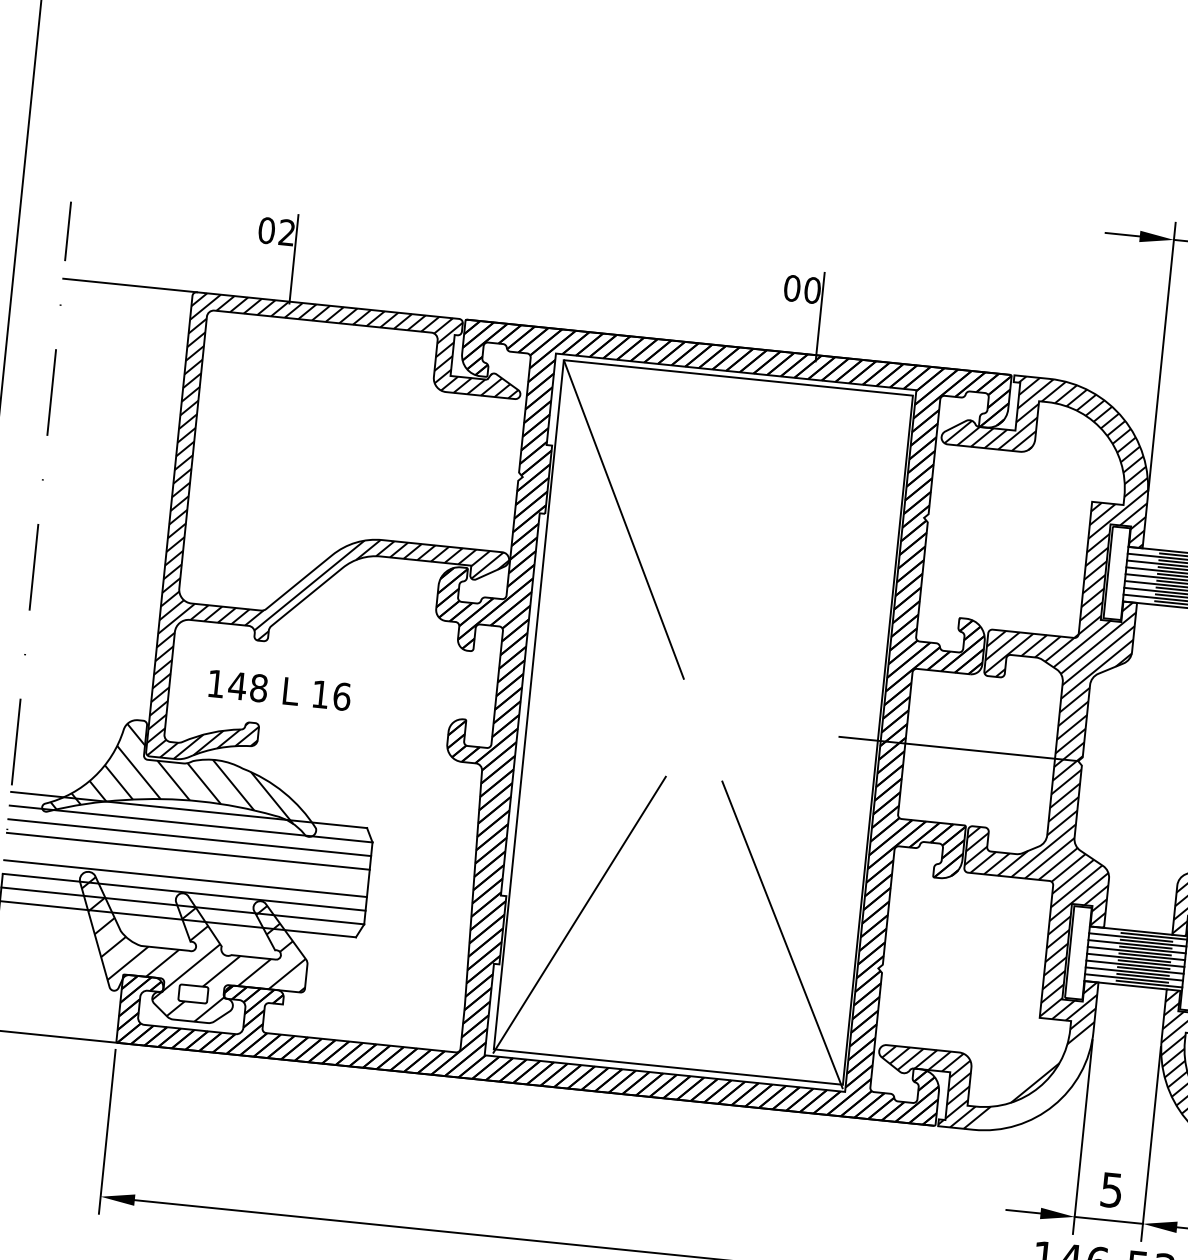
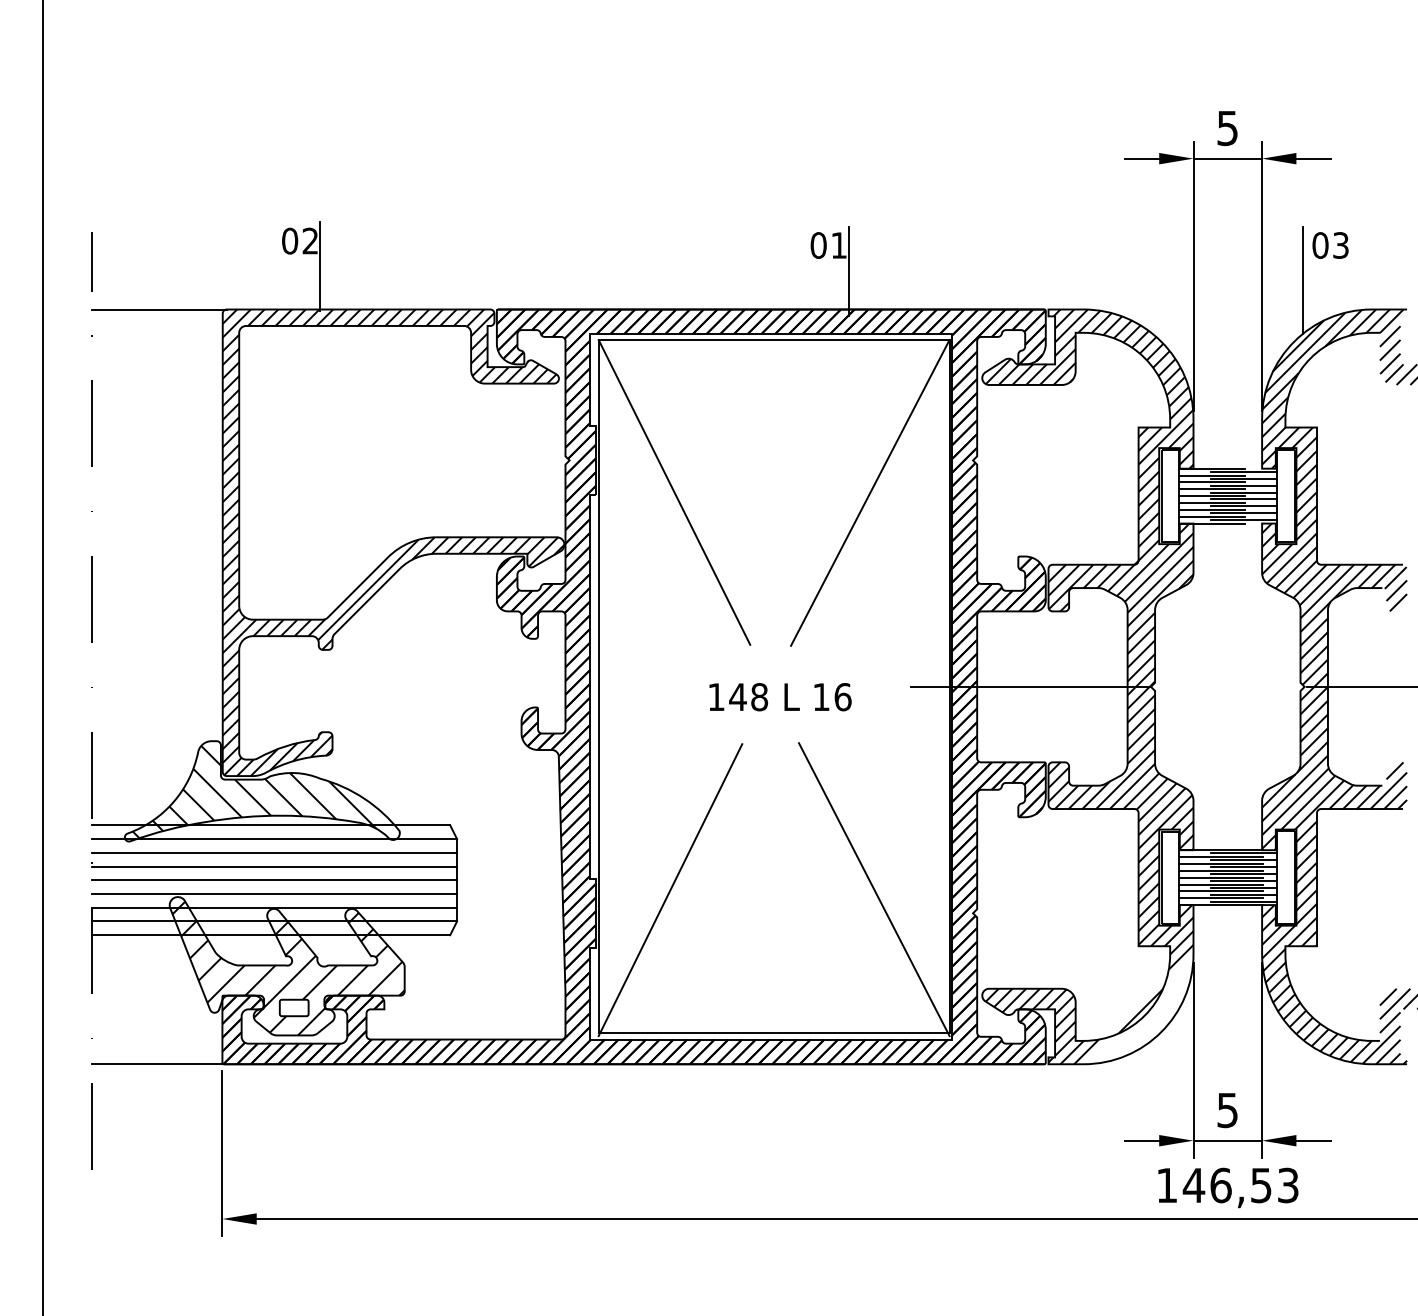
text: (812, 290) -> (839, 245), 00 -> 01
line: (818, 539) -> (870, 492), added
text: (279, 690) -> (780, 697), moved
line: (186, 865) -> (274, 880), added

